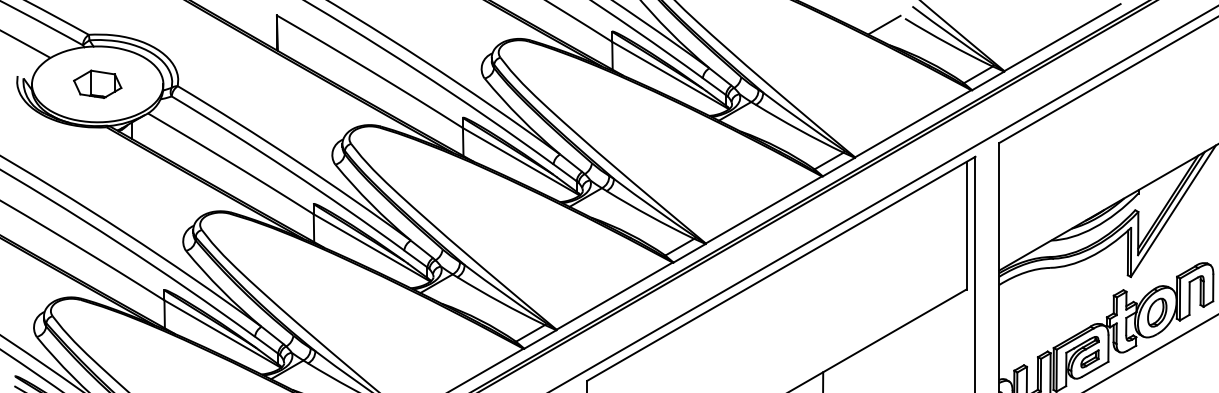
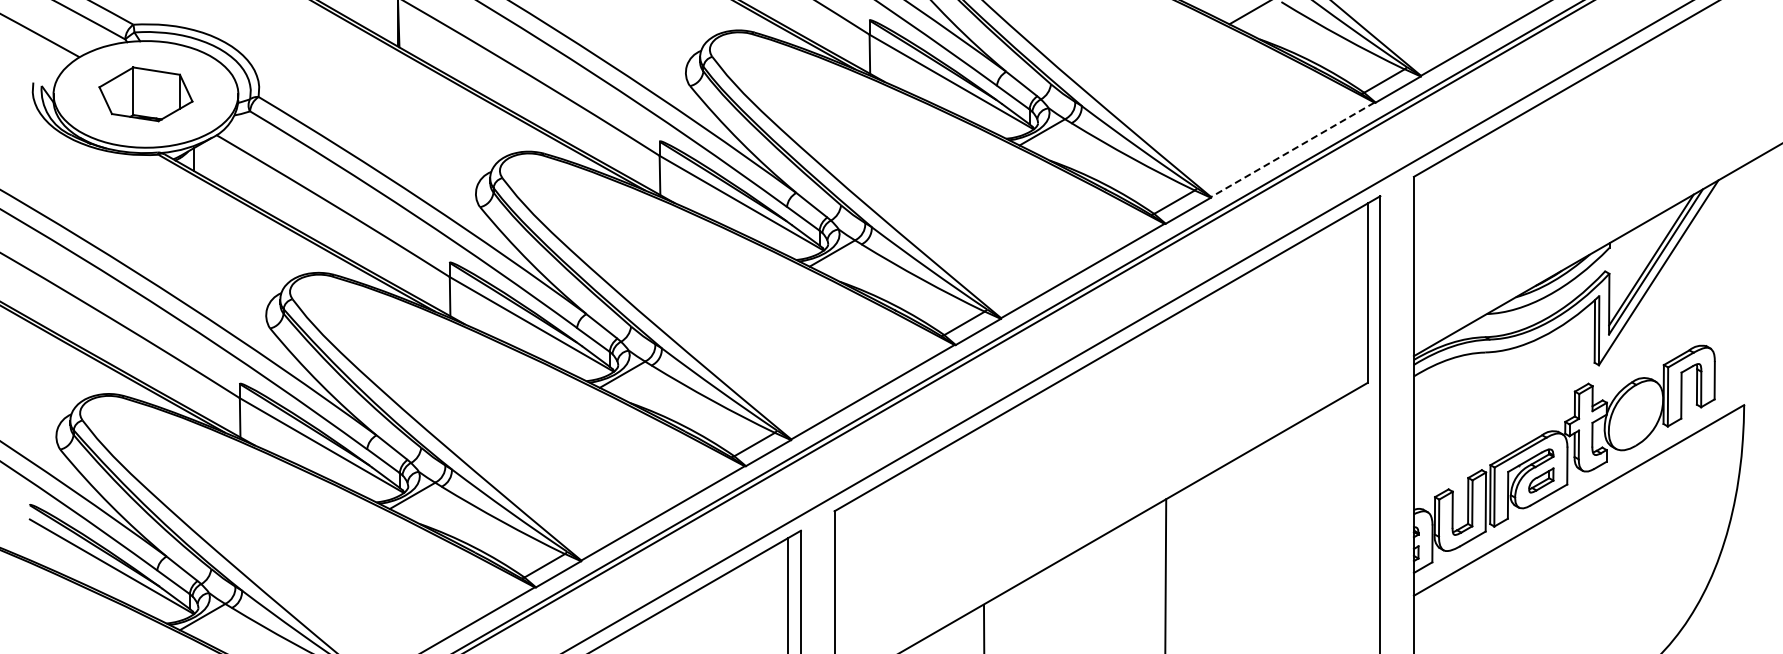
part: (97, 84) -> (145, 94), size x1.4
line: (913, 124) -> (1292, 150), solid -> dashed
part: (1156, 312) -> (1635, 415), removed

